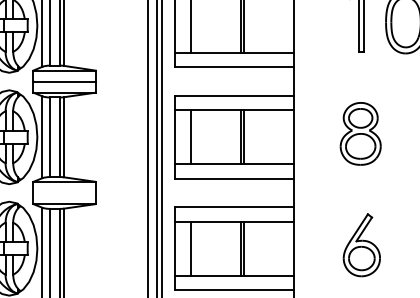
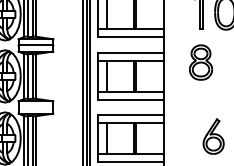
part: (361, 133) -> (201, 62), moved
part: (361, 244) -> (213, 136), moved

